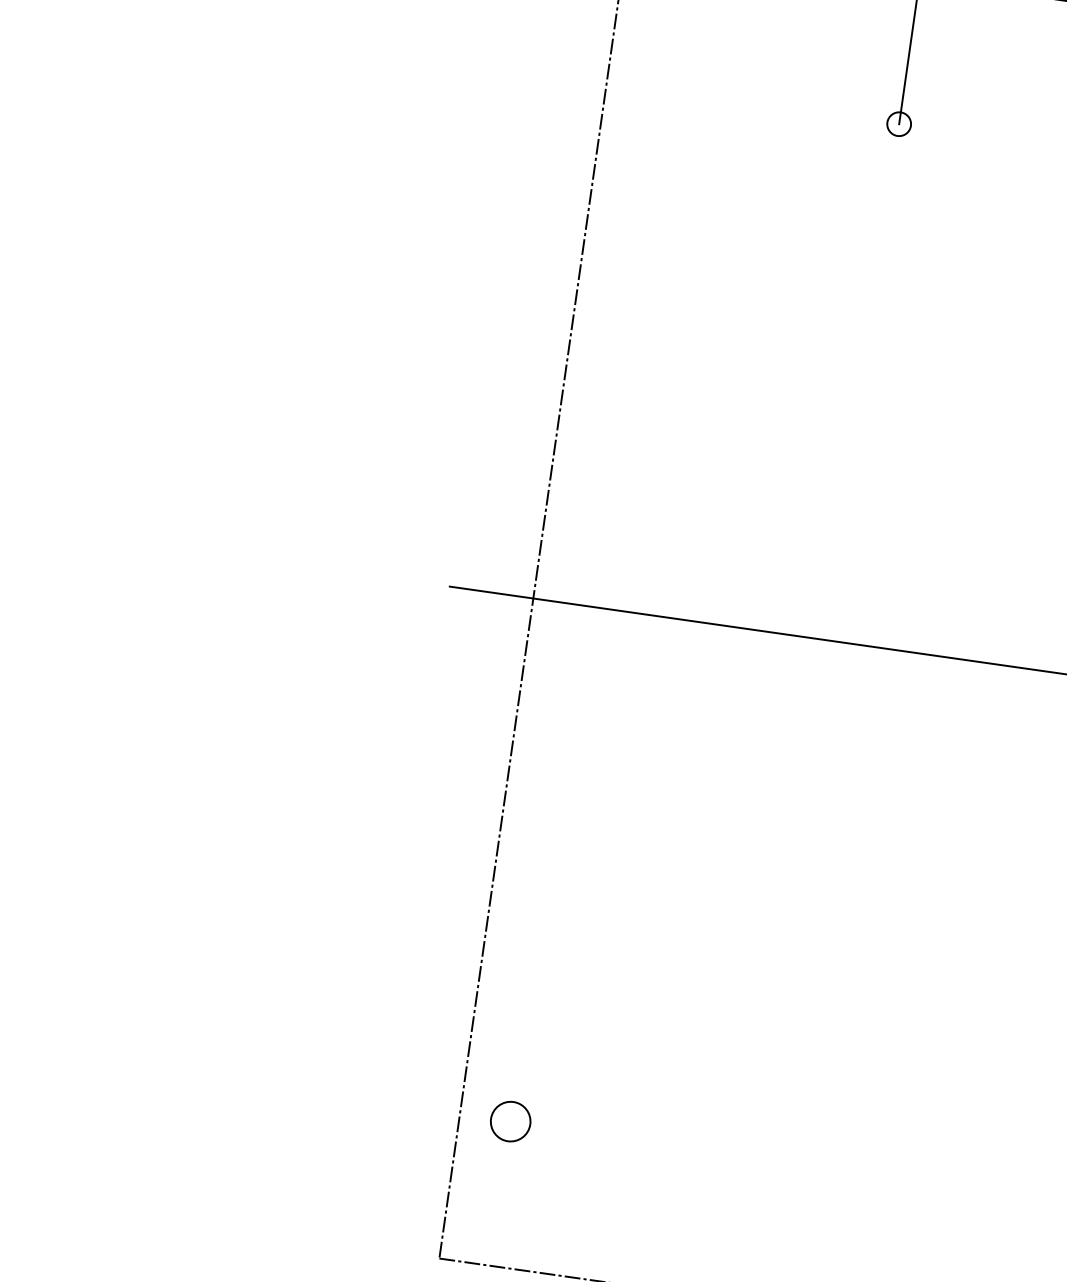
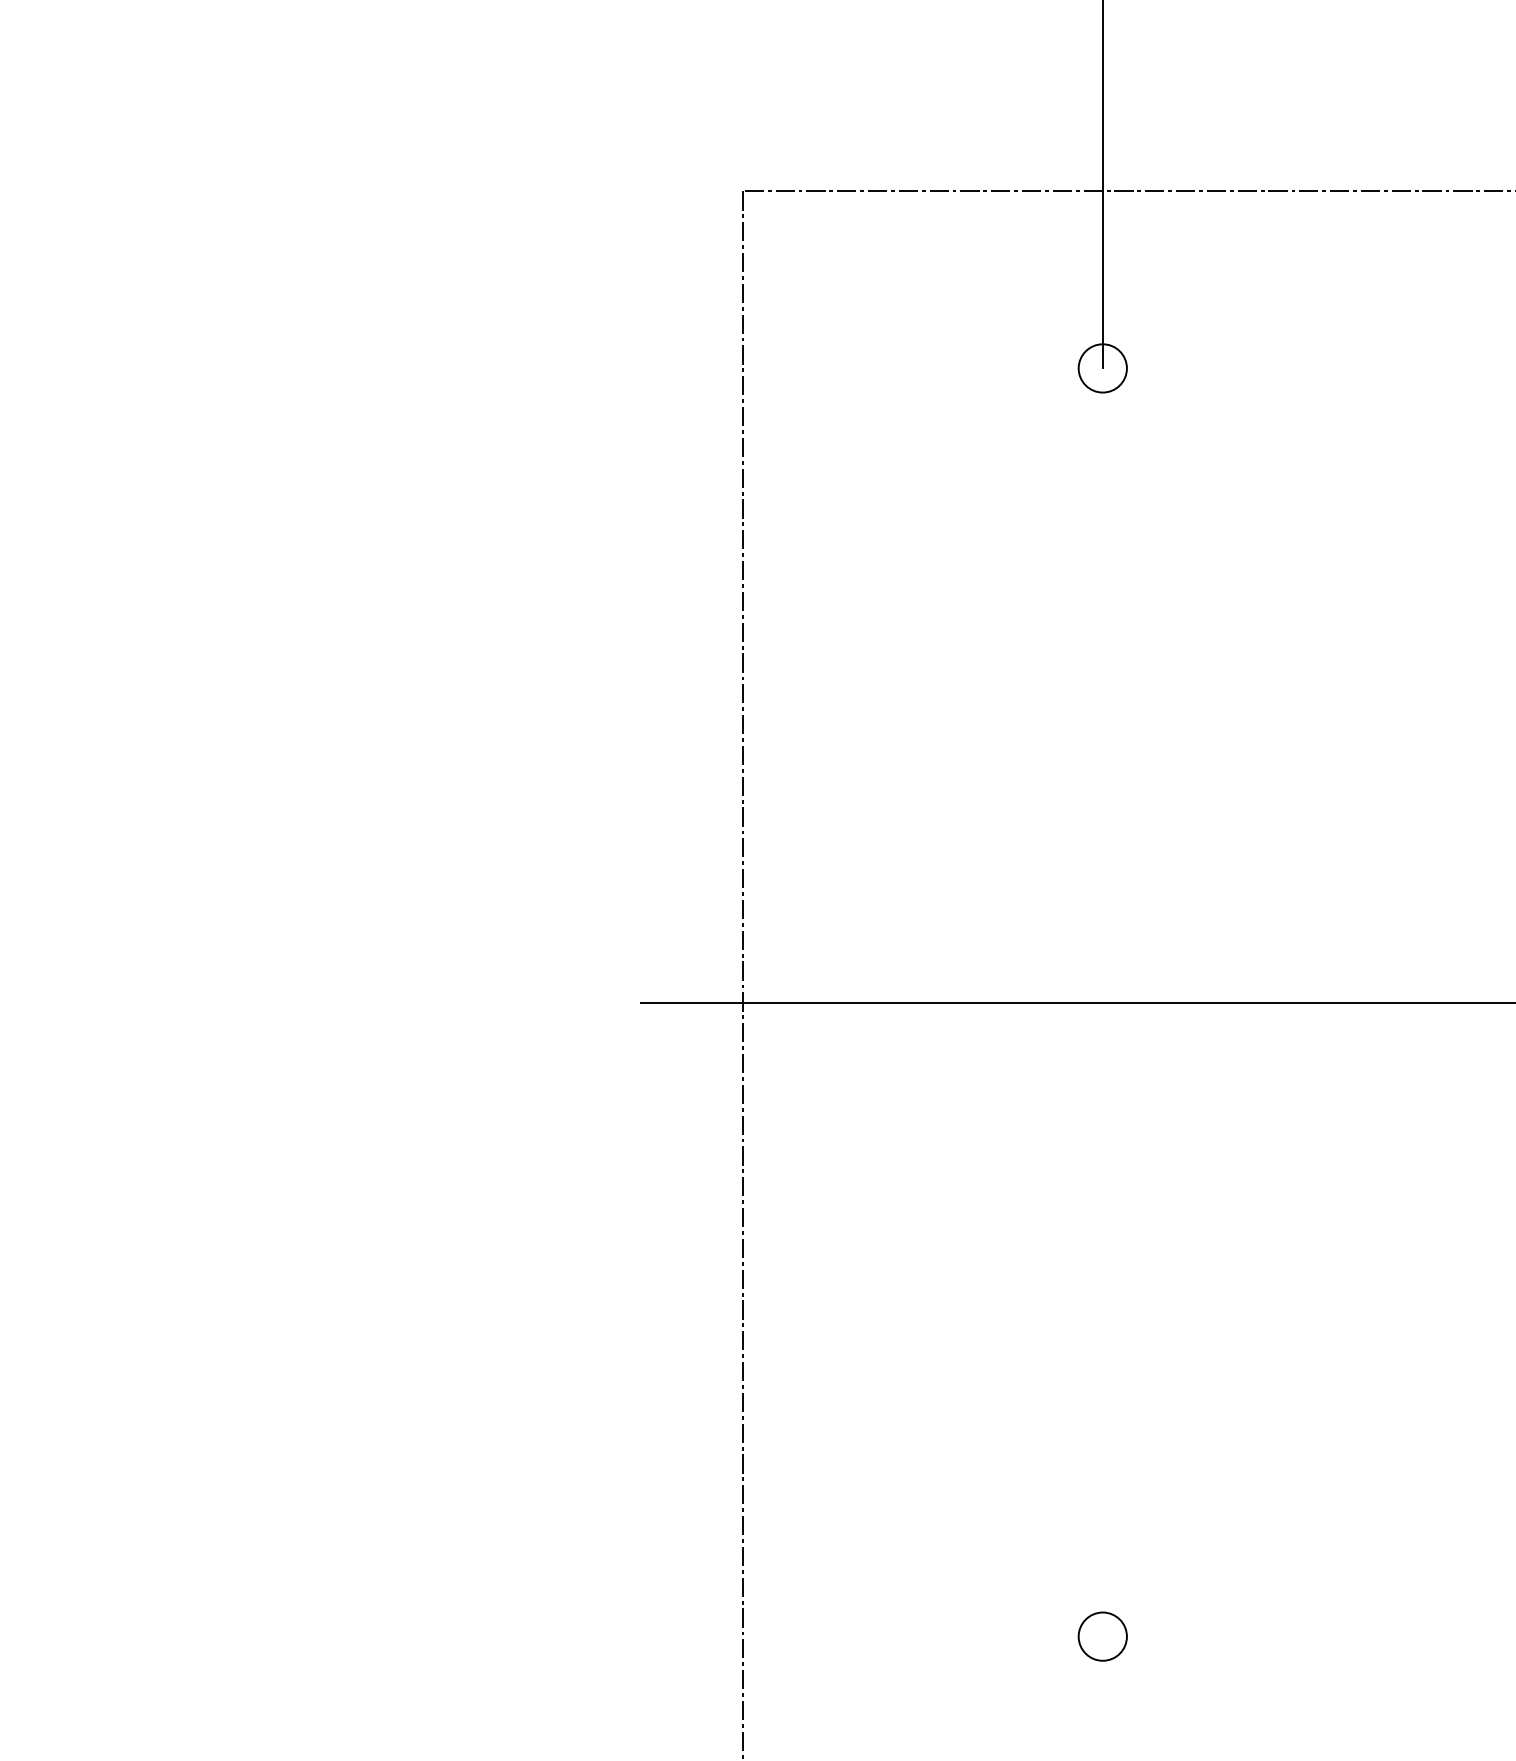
circle: (898, 124) -> (1102, 368), size x1.67
circle: (510, 1121) -> (1102, 1636), moved

